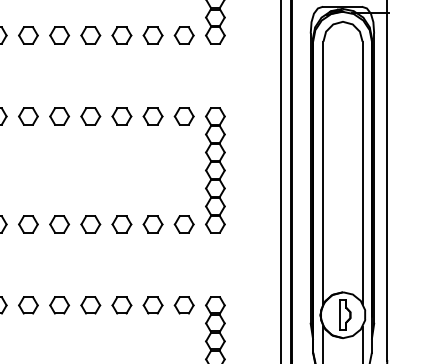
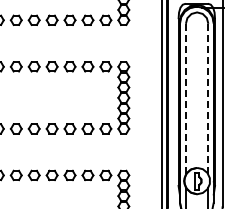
line: (362, 171) -> (208, 98), solid -> dashed
line: (322, 173) -> (185, 99), solid -> dashed

